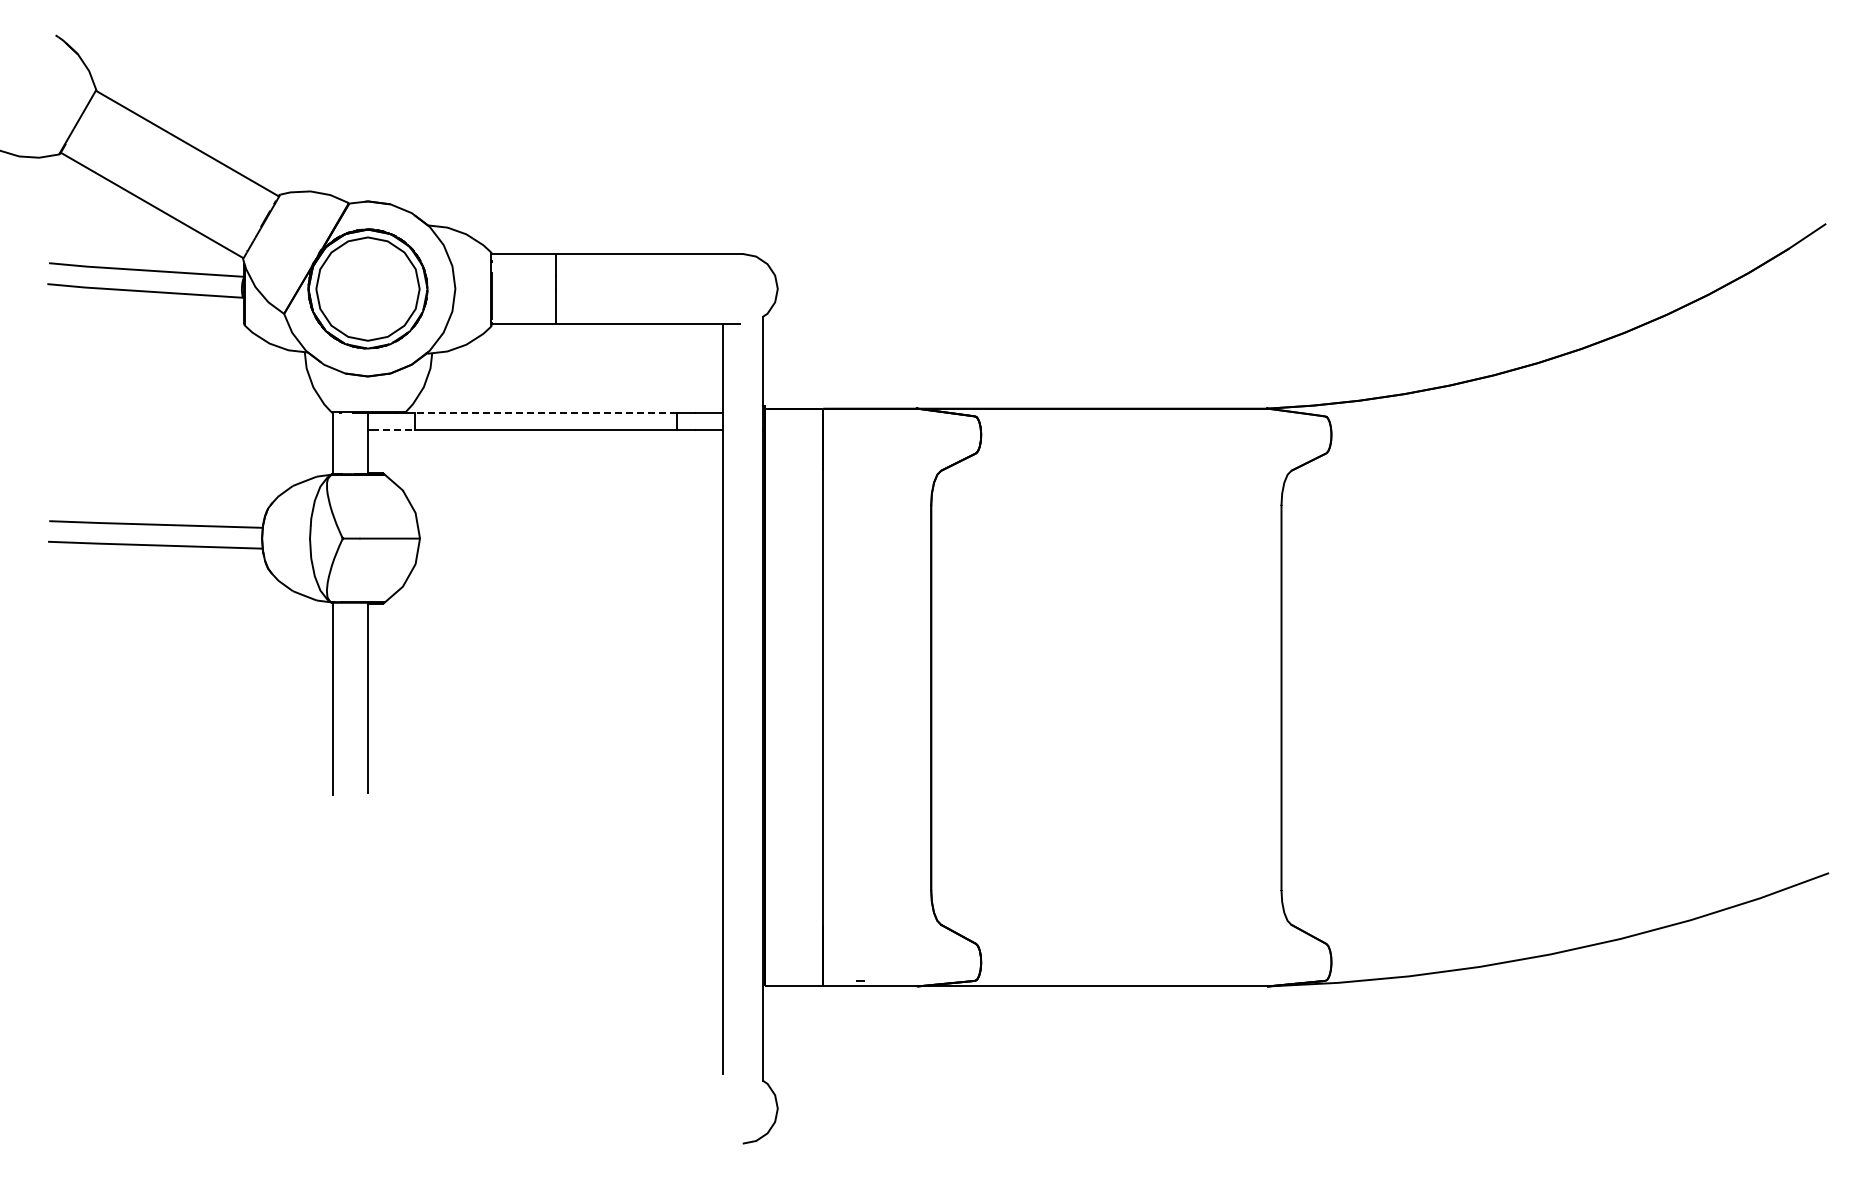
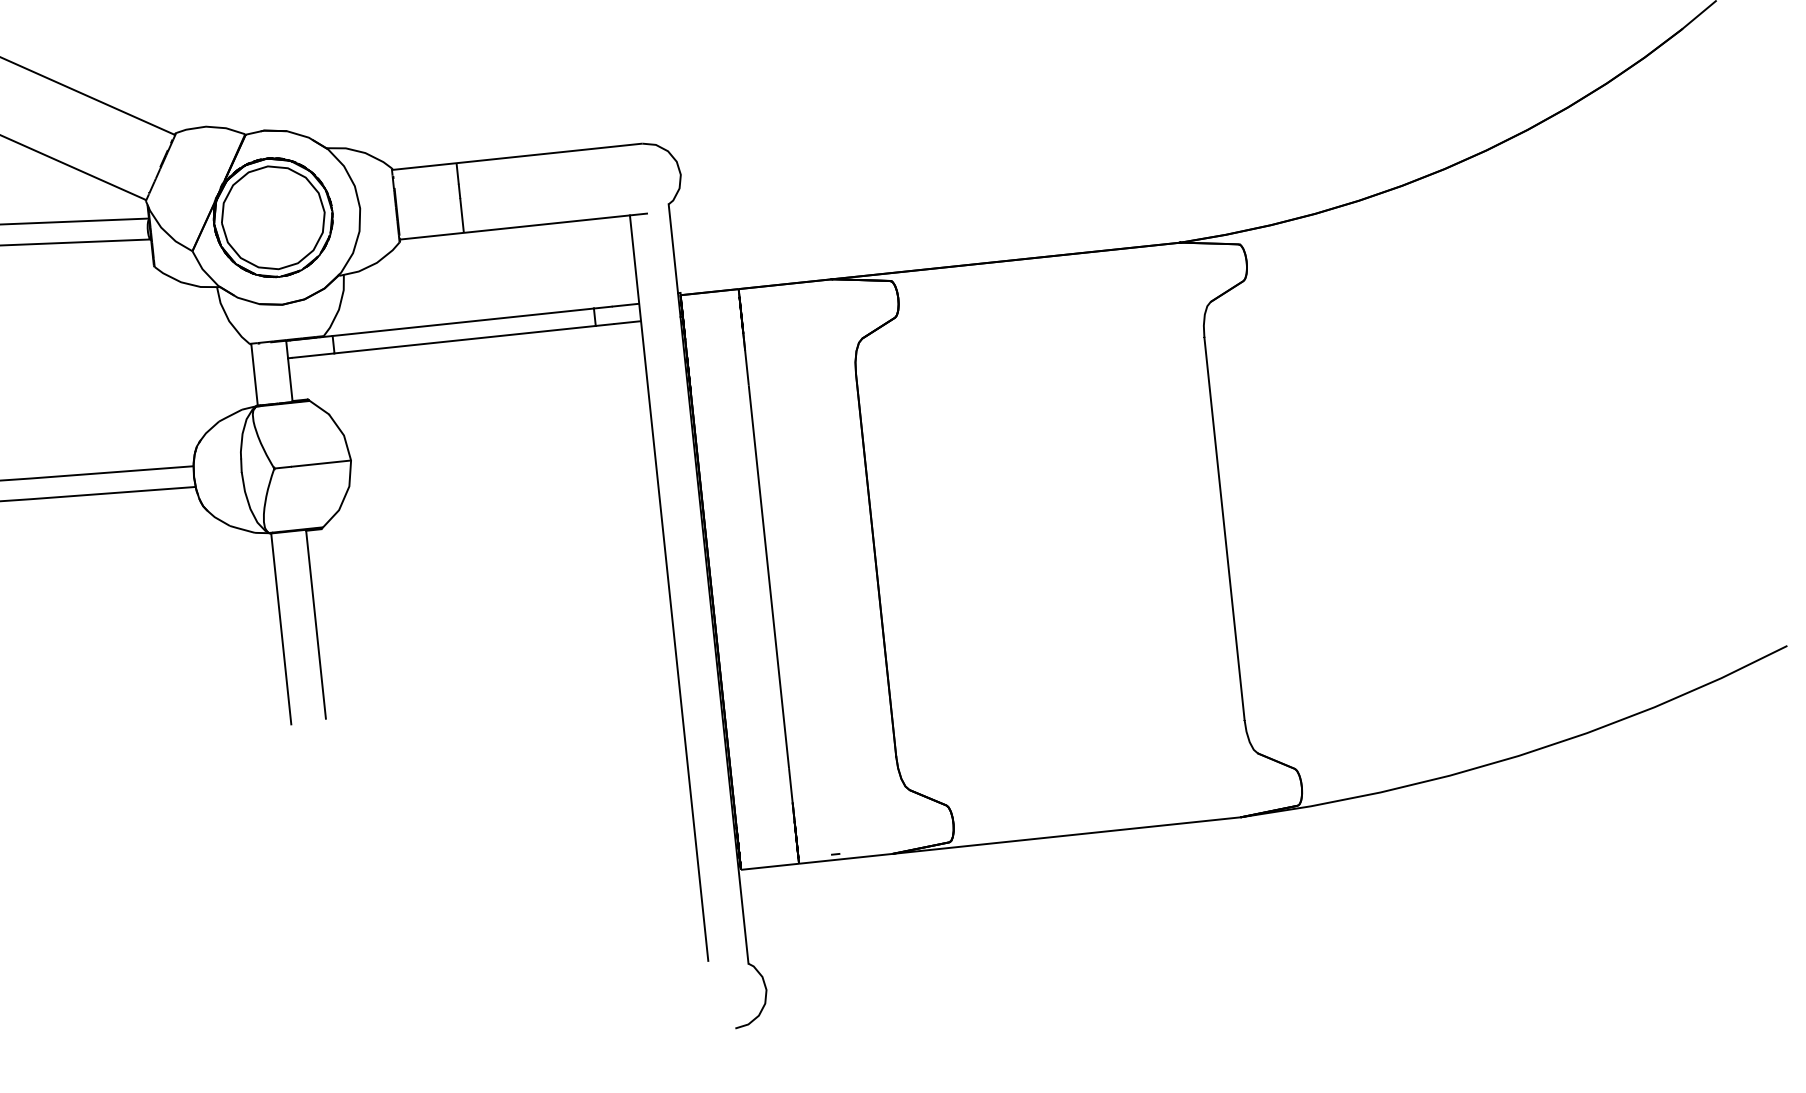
line: (545, 412) -> (462, 321), dashed -> solid
line: (393, 430) -> (313, 355), dashed -> solid

